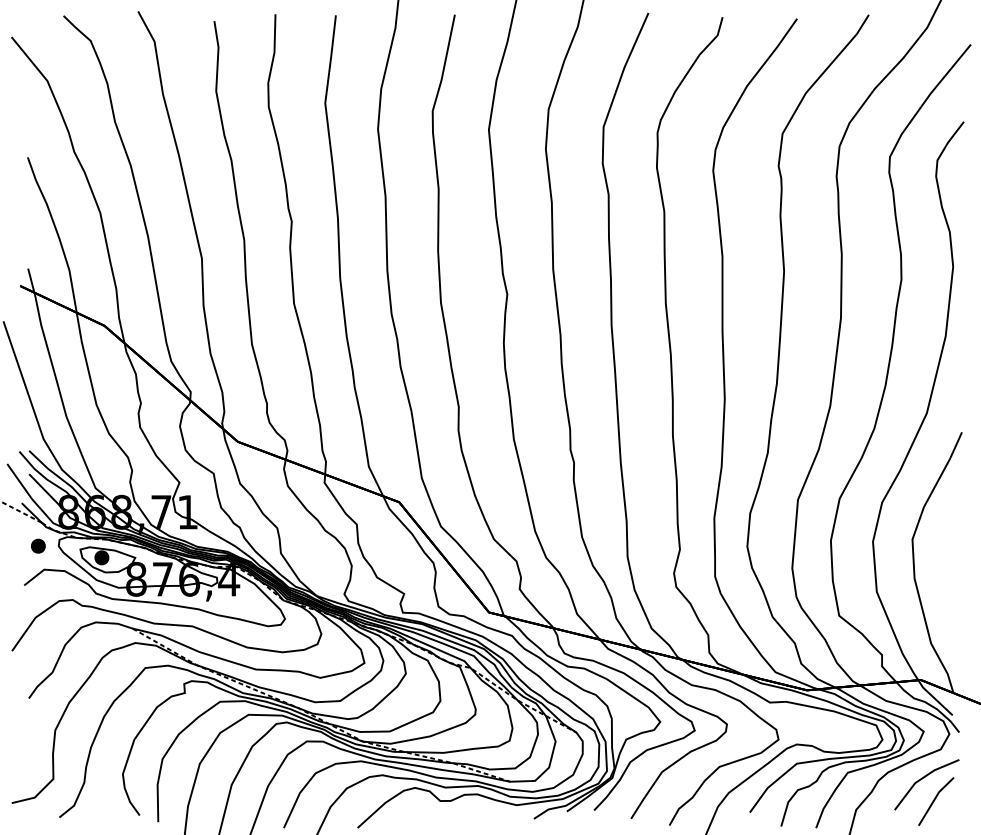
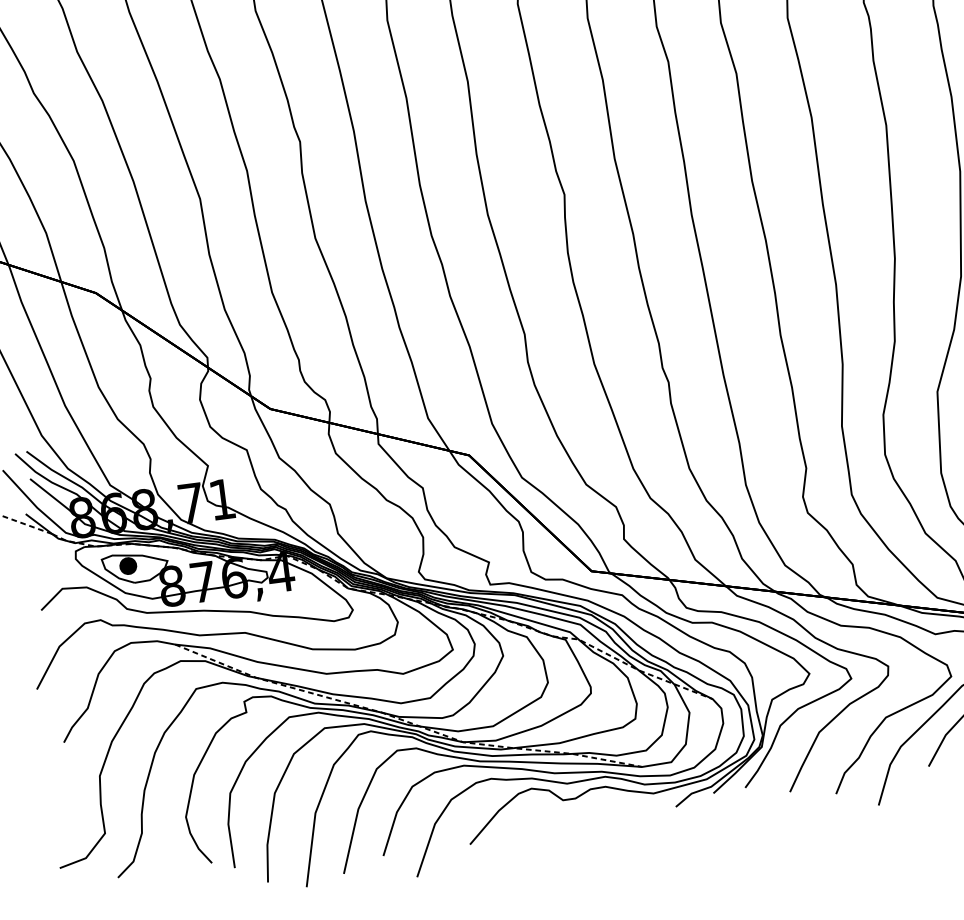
part: (38, 545) -> (51, 561), removed

